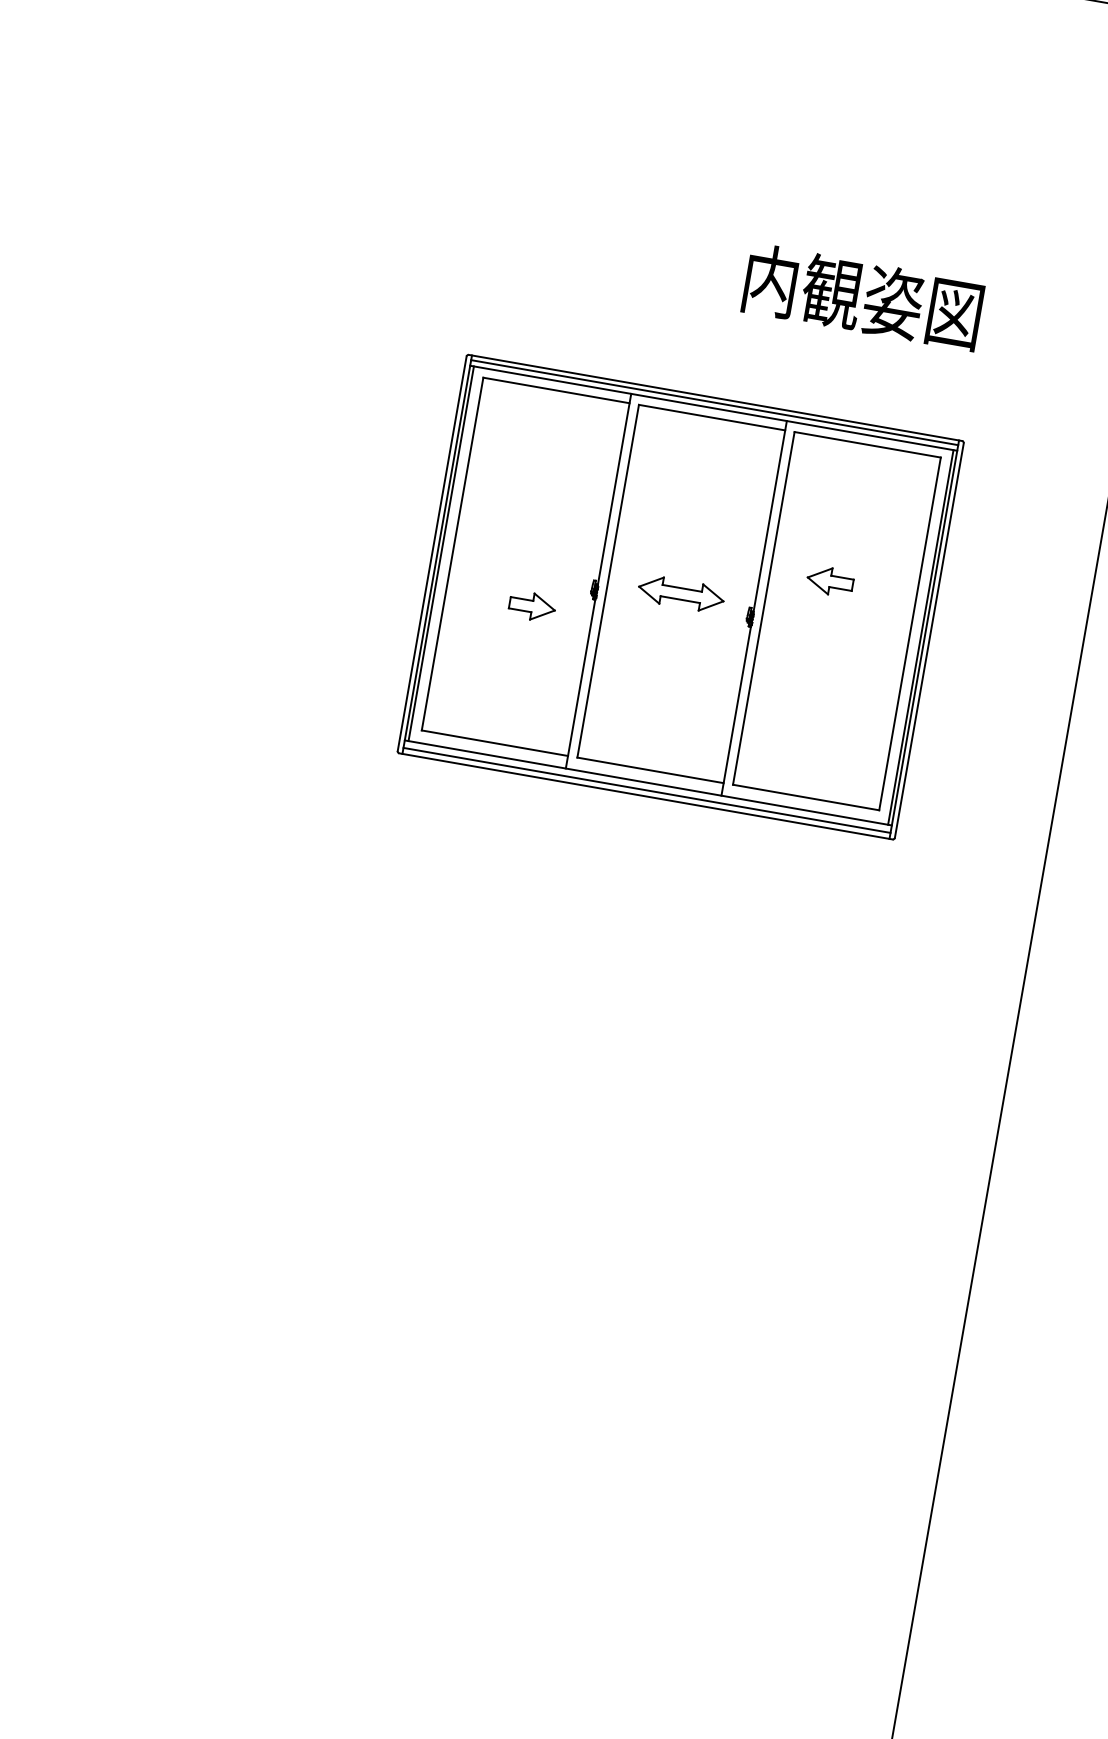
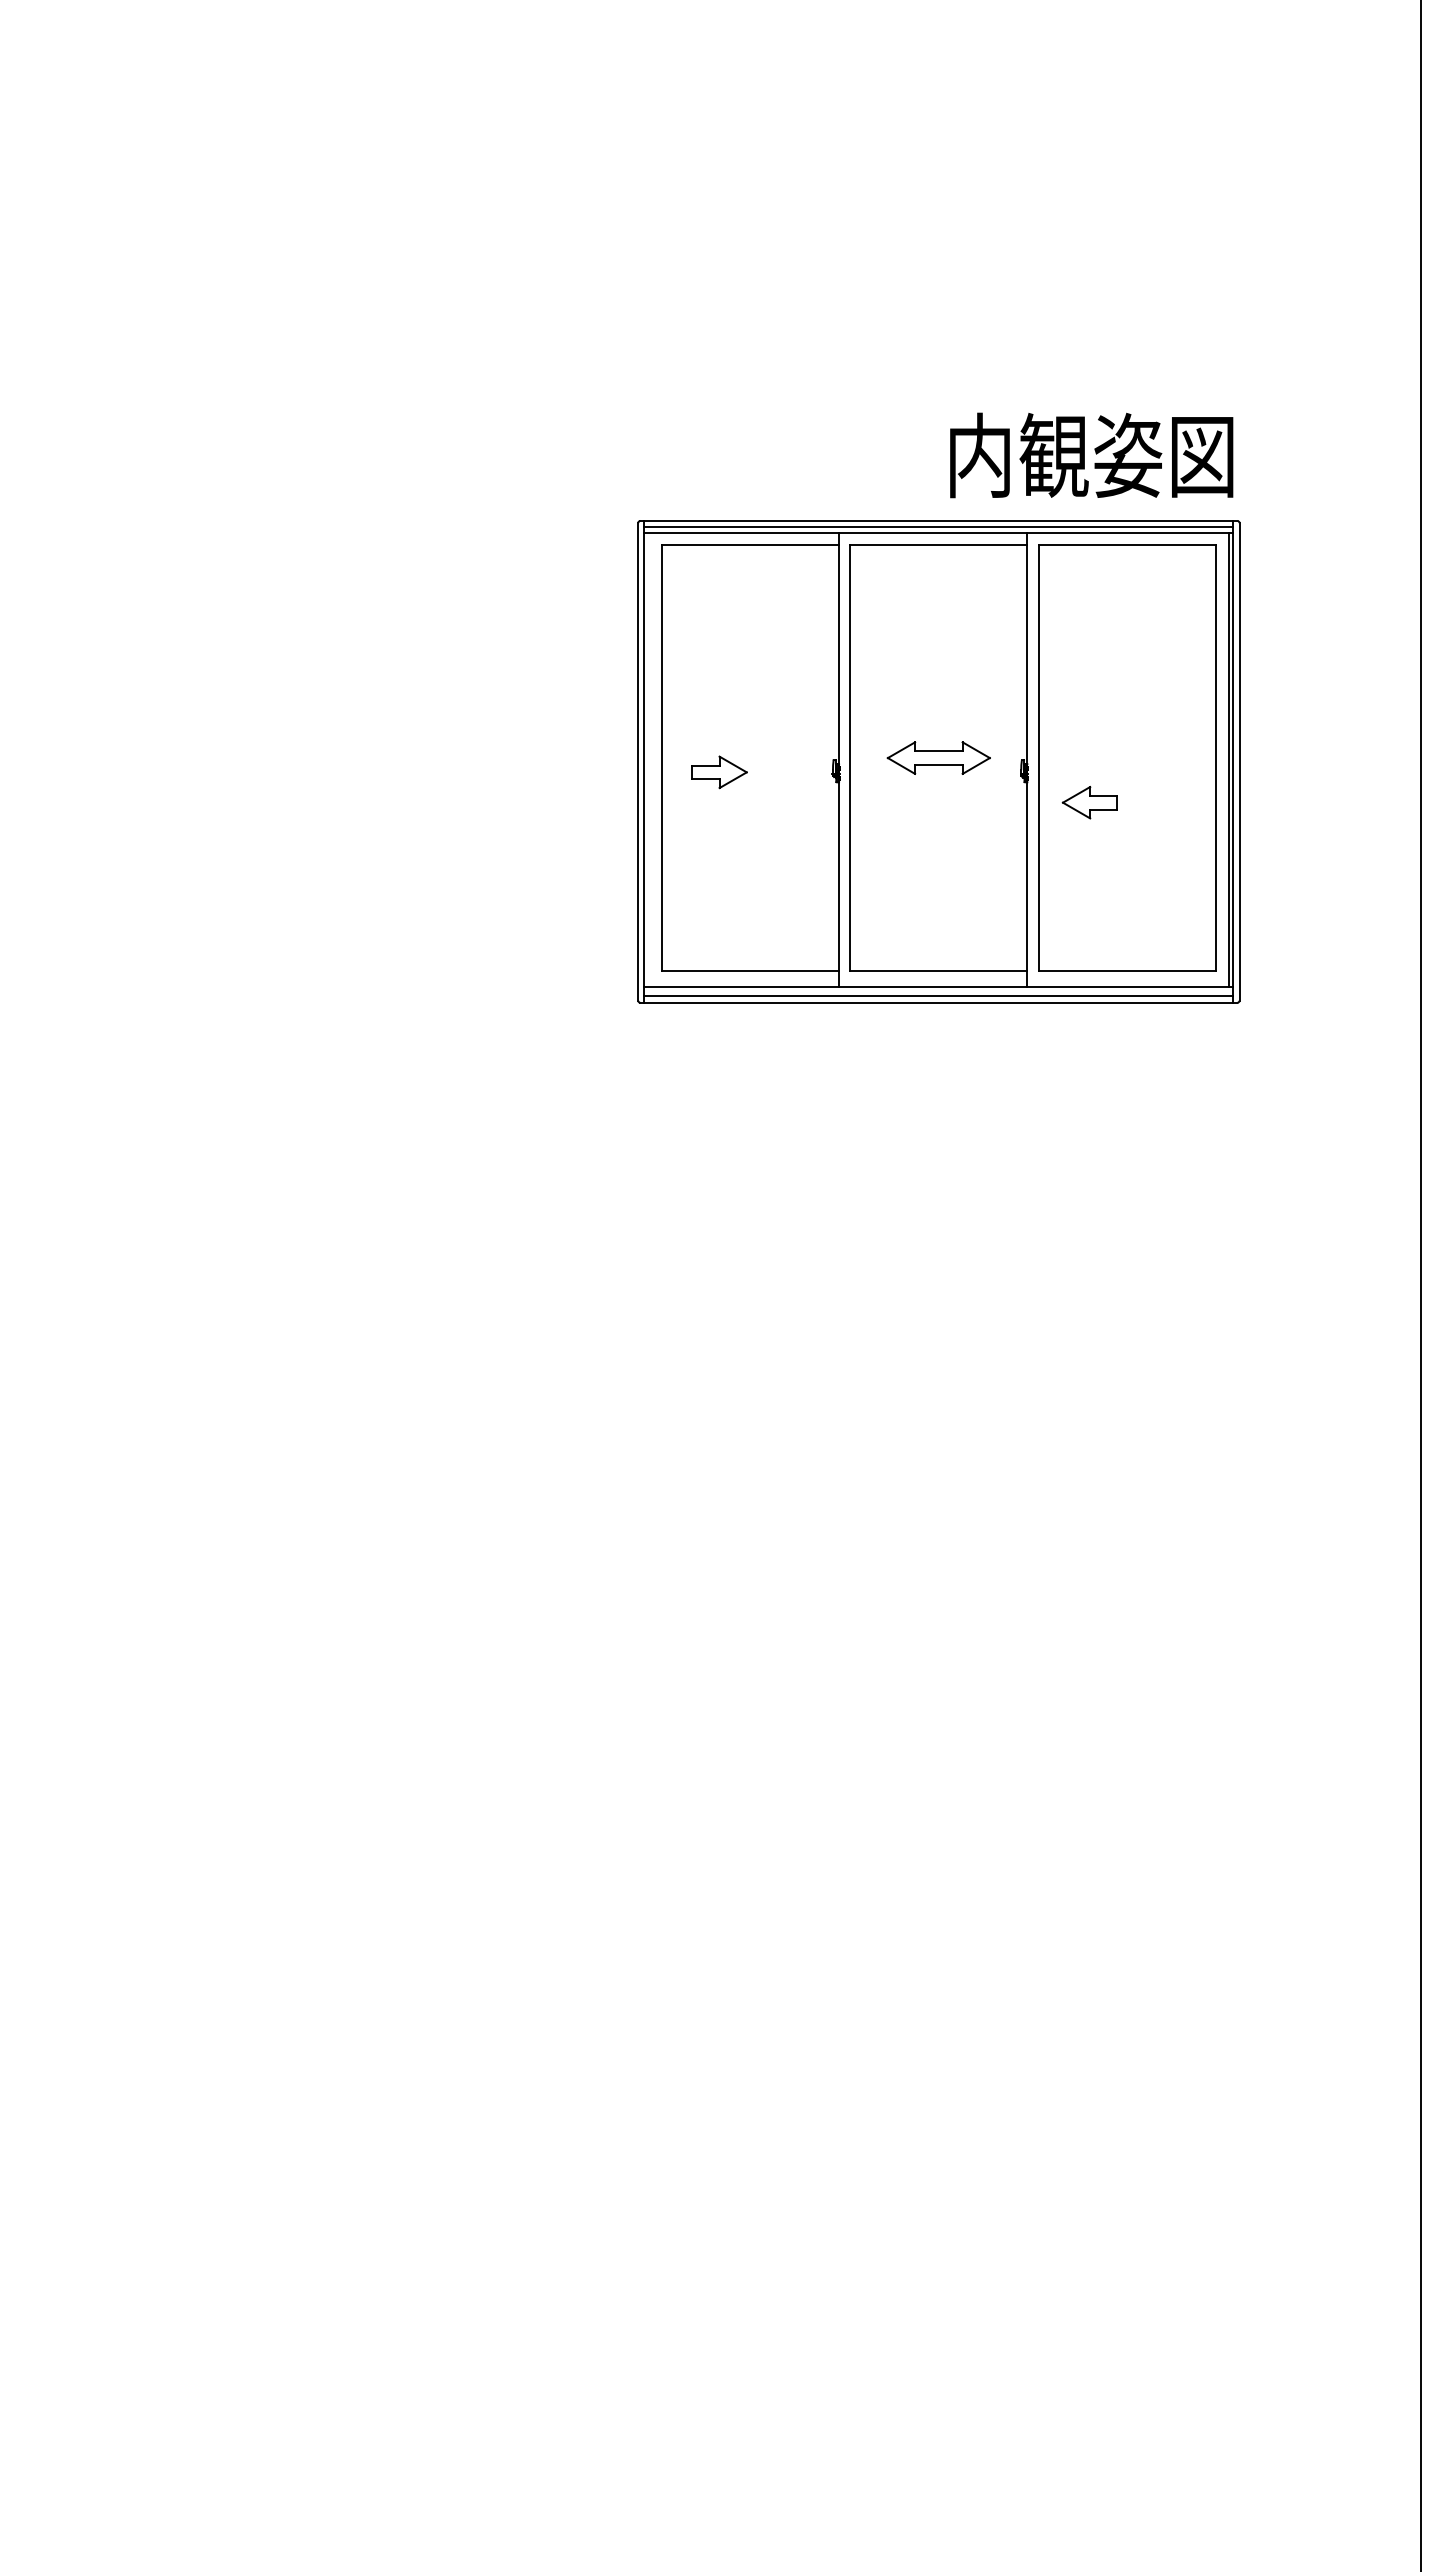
text: (863, 297) -> (1091, 455), moved
line: (441, 553) -> (648, 759), removed
part: (829, 581) -> (1089, 802), moved
part: (532, 606) -> (719, 772), moved

